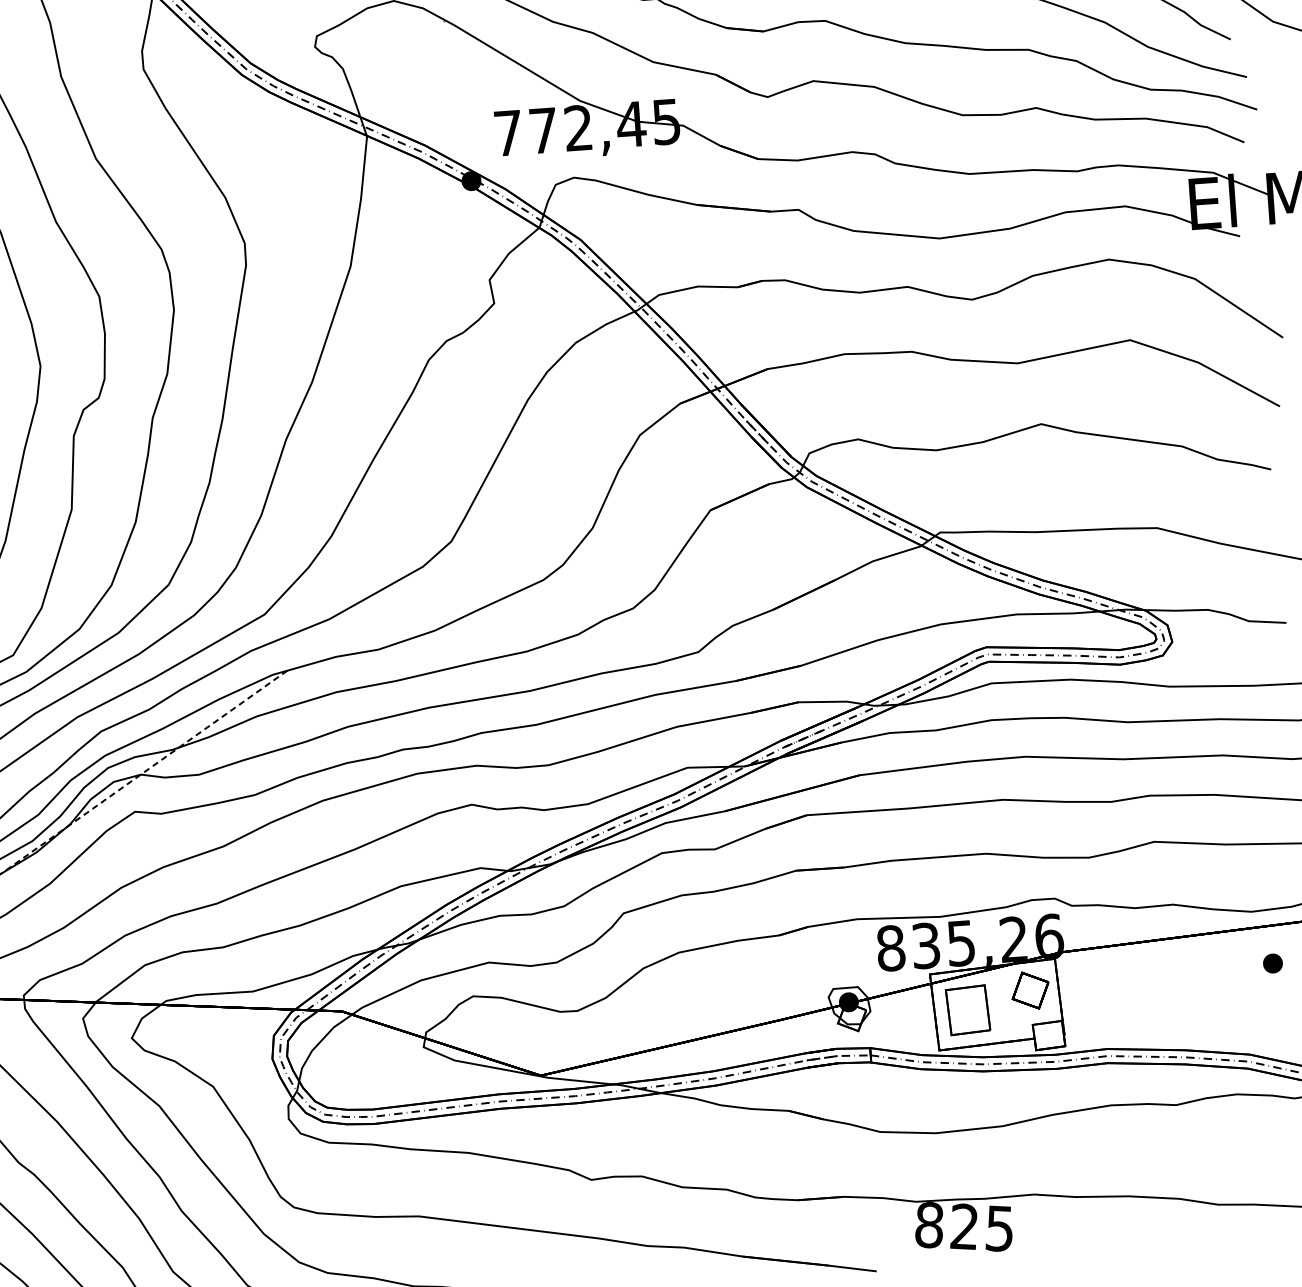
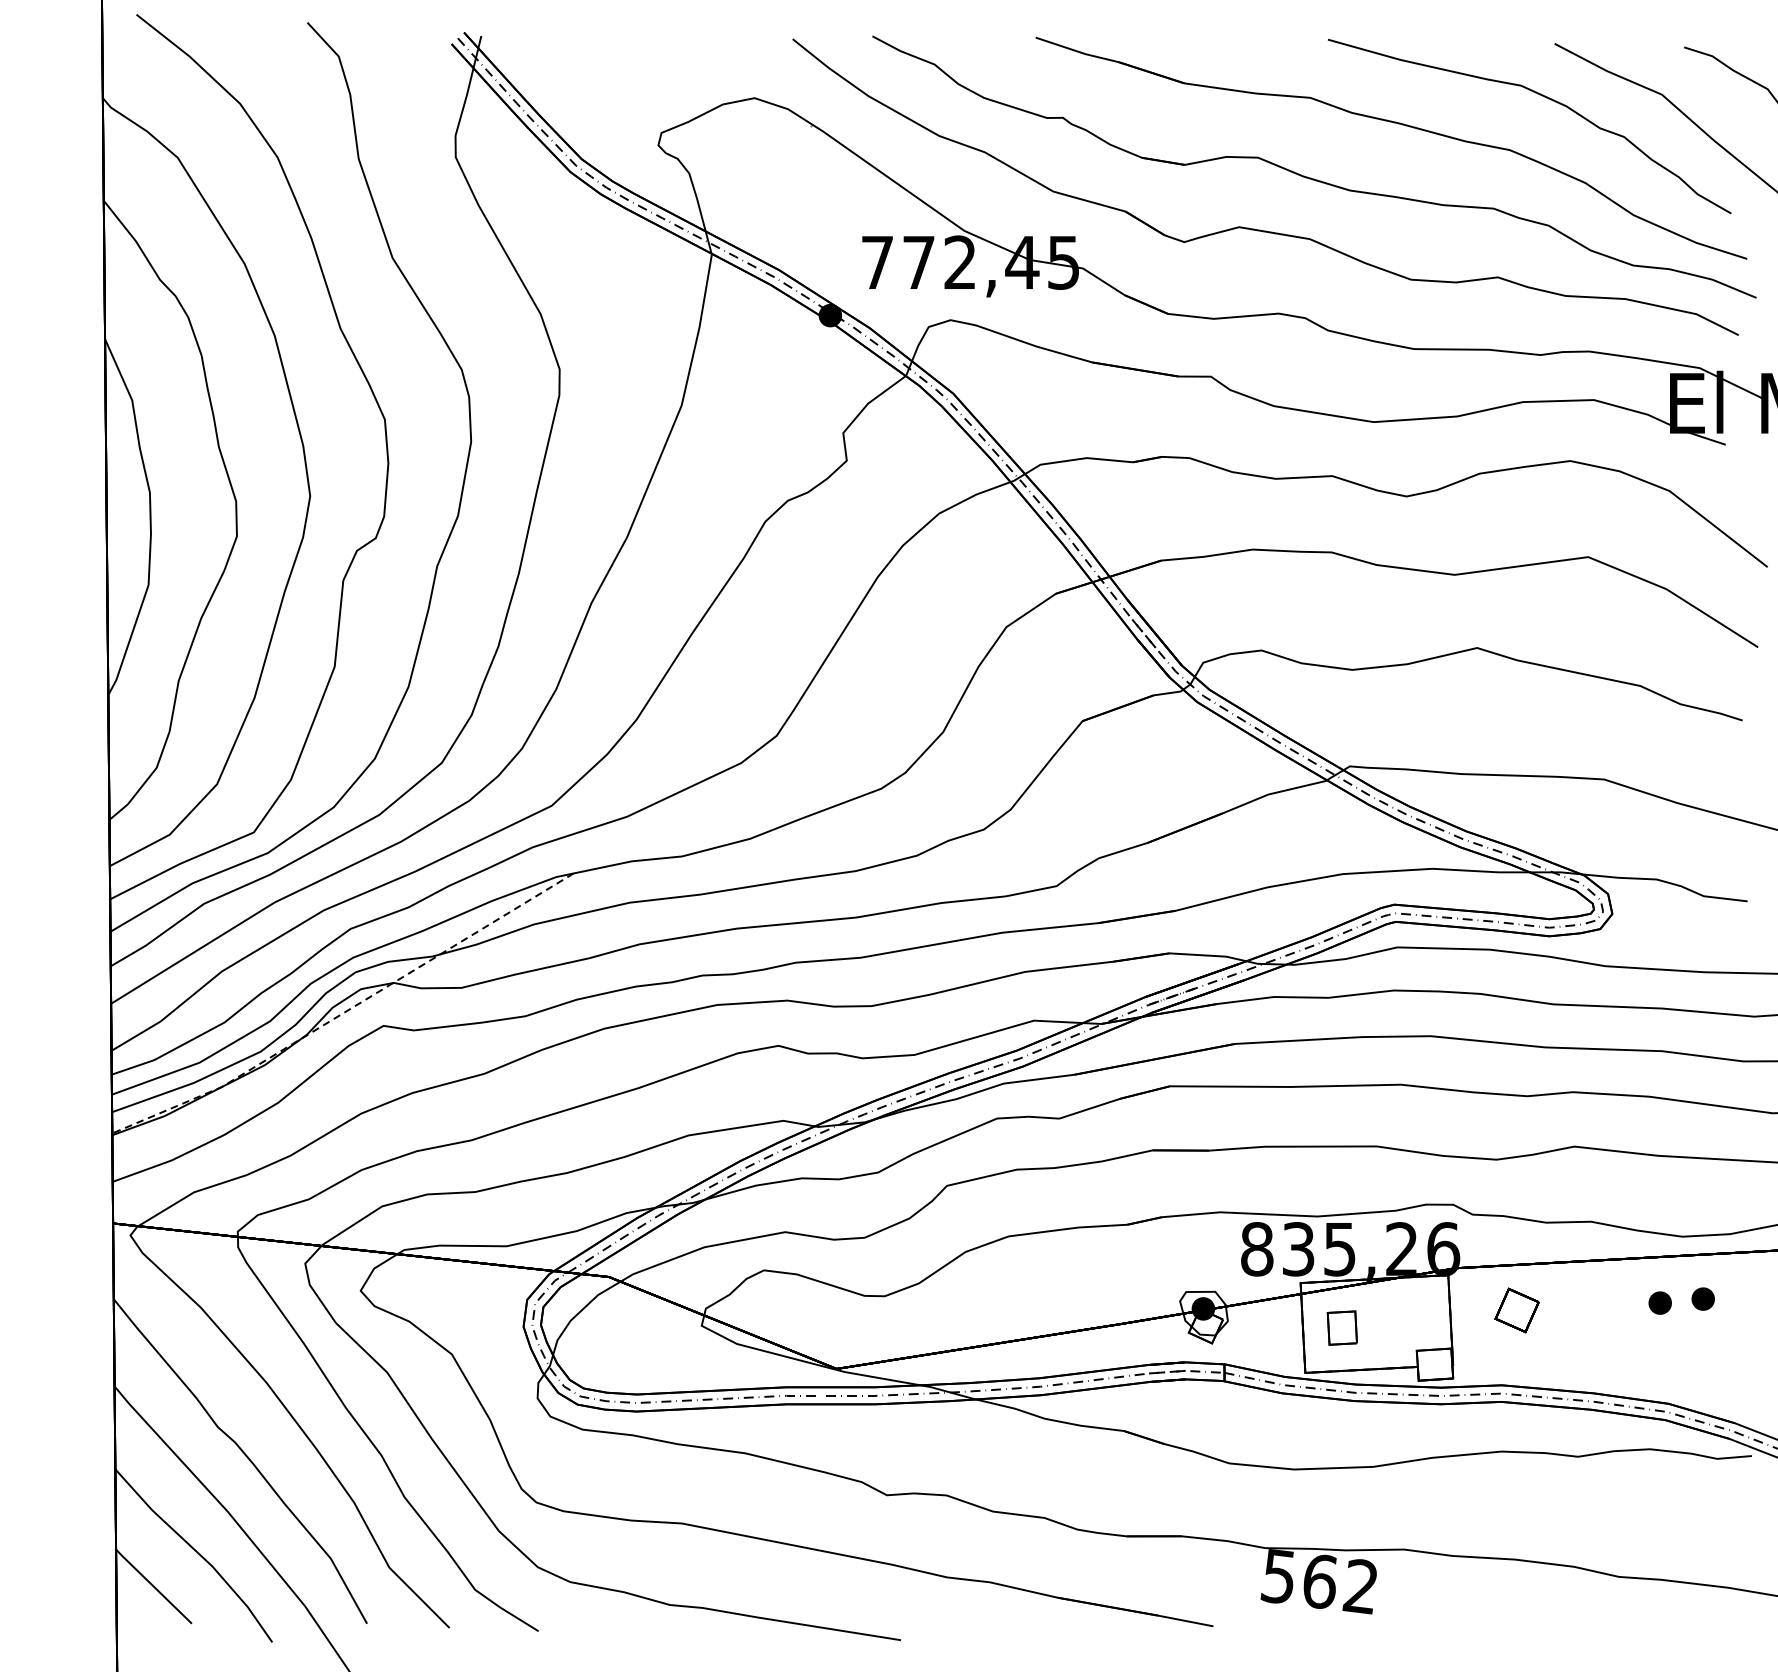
part: (1236, 969) -> (1659, 1302), added
part: (1030, 990) -> (1516, 1310), moved
part: (968, 1009) -> (1342, 1327), size x0.6
text: (963, 1226) -> (1318, 1581), 825 -> 562

